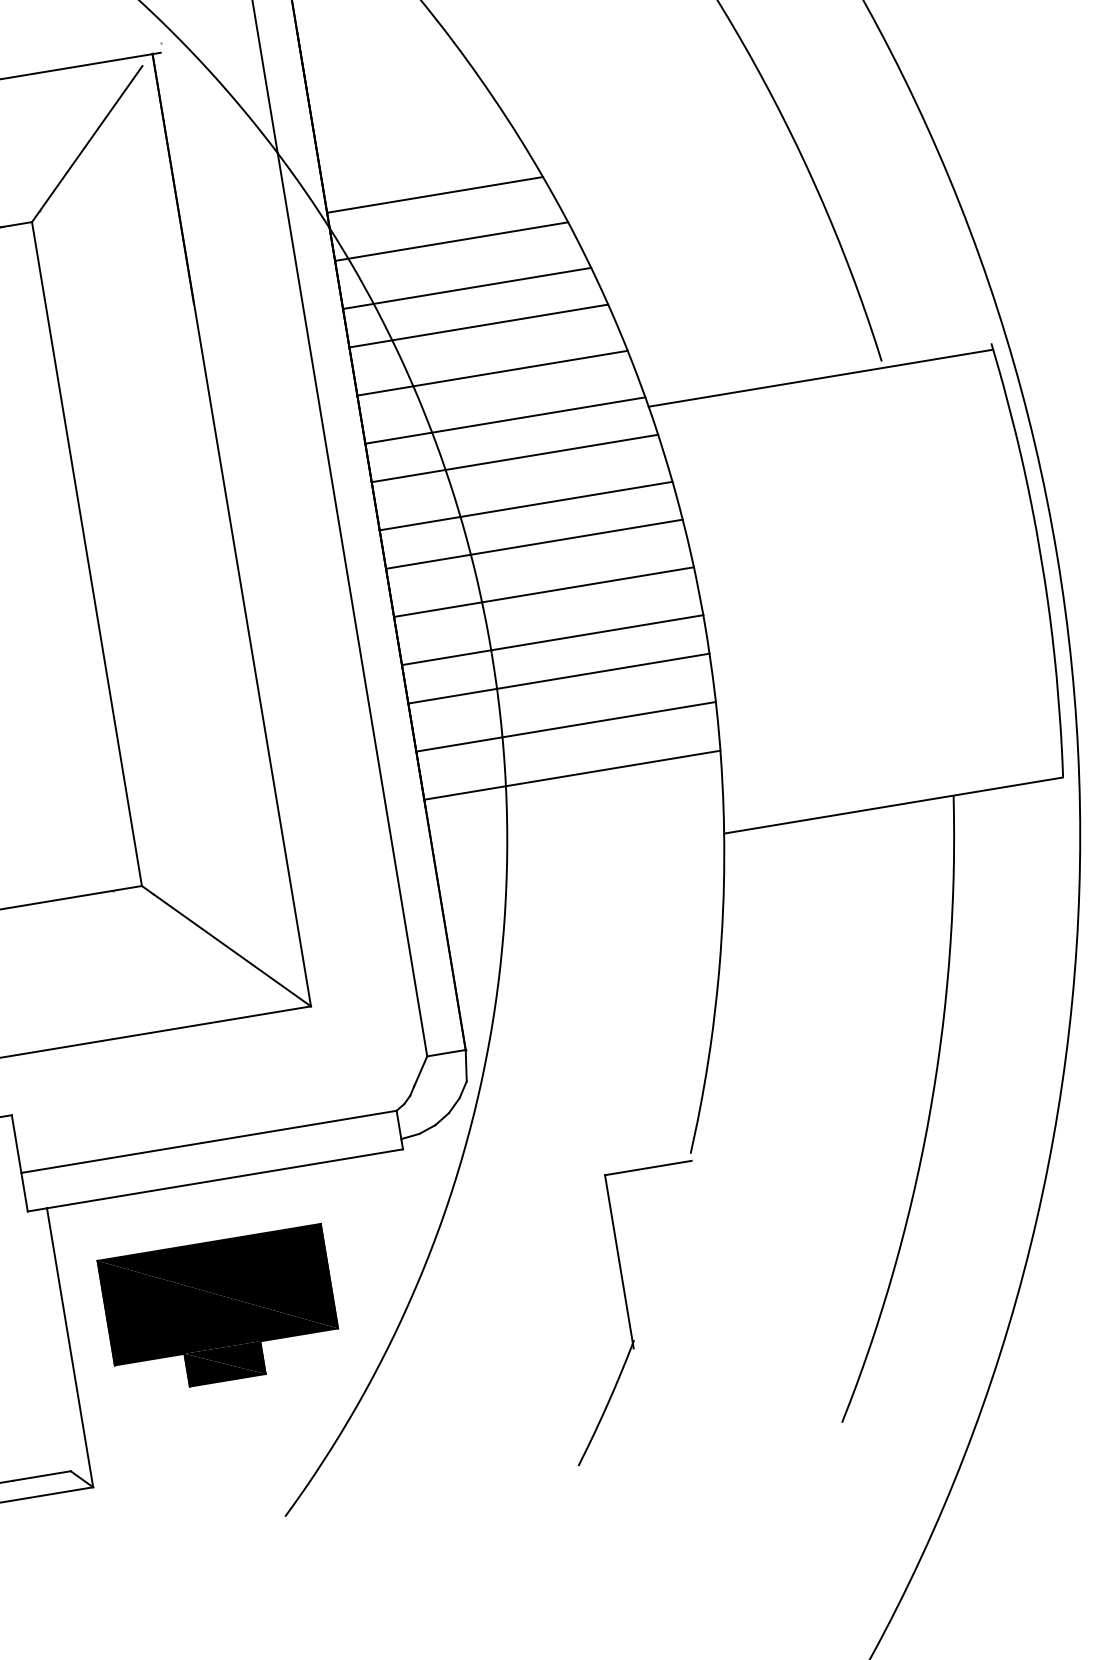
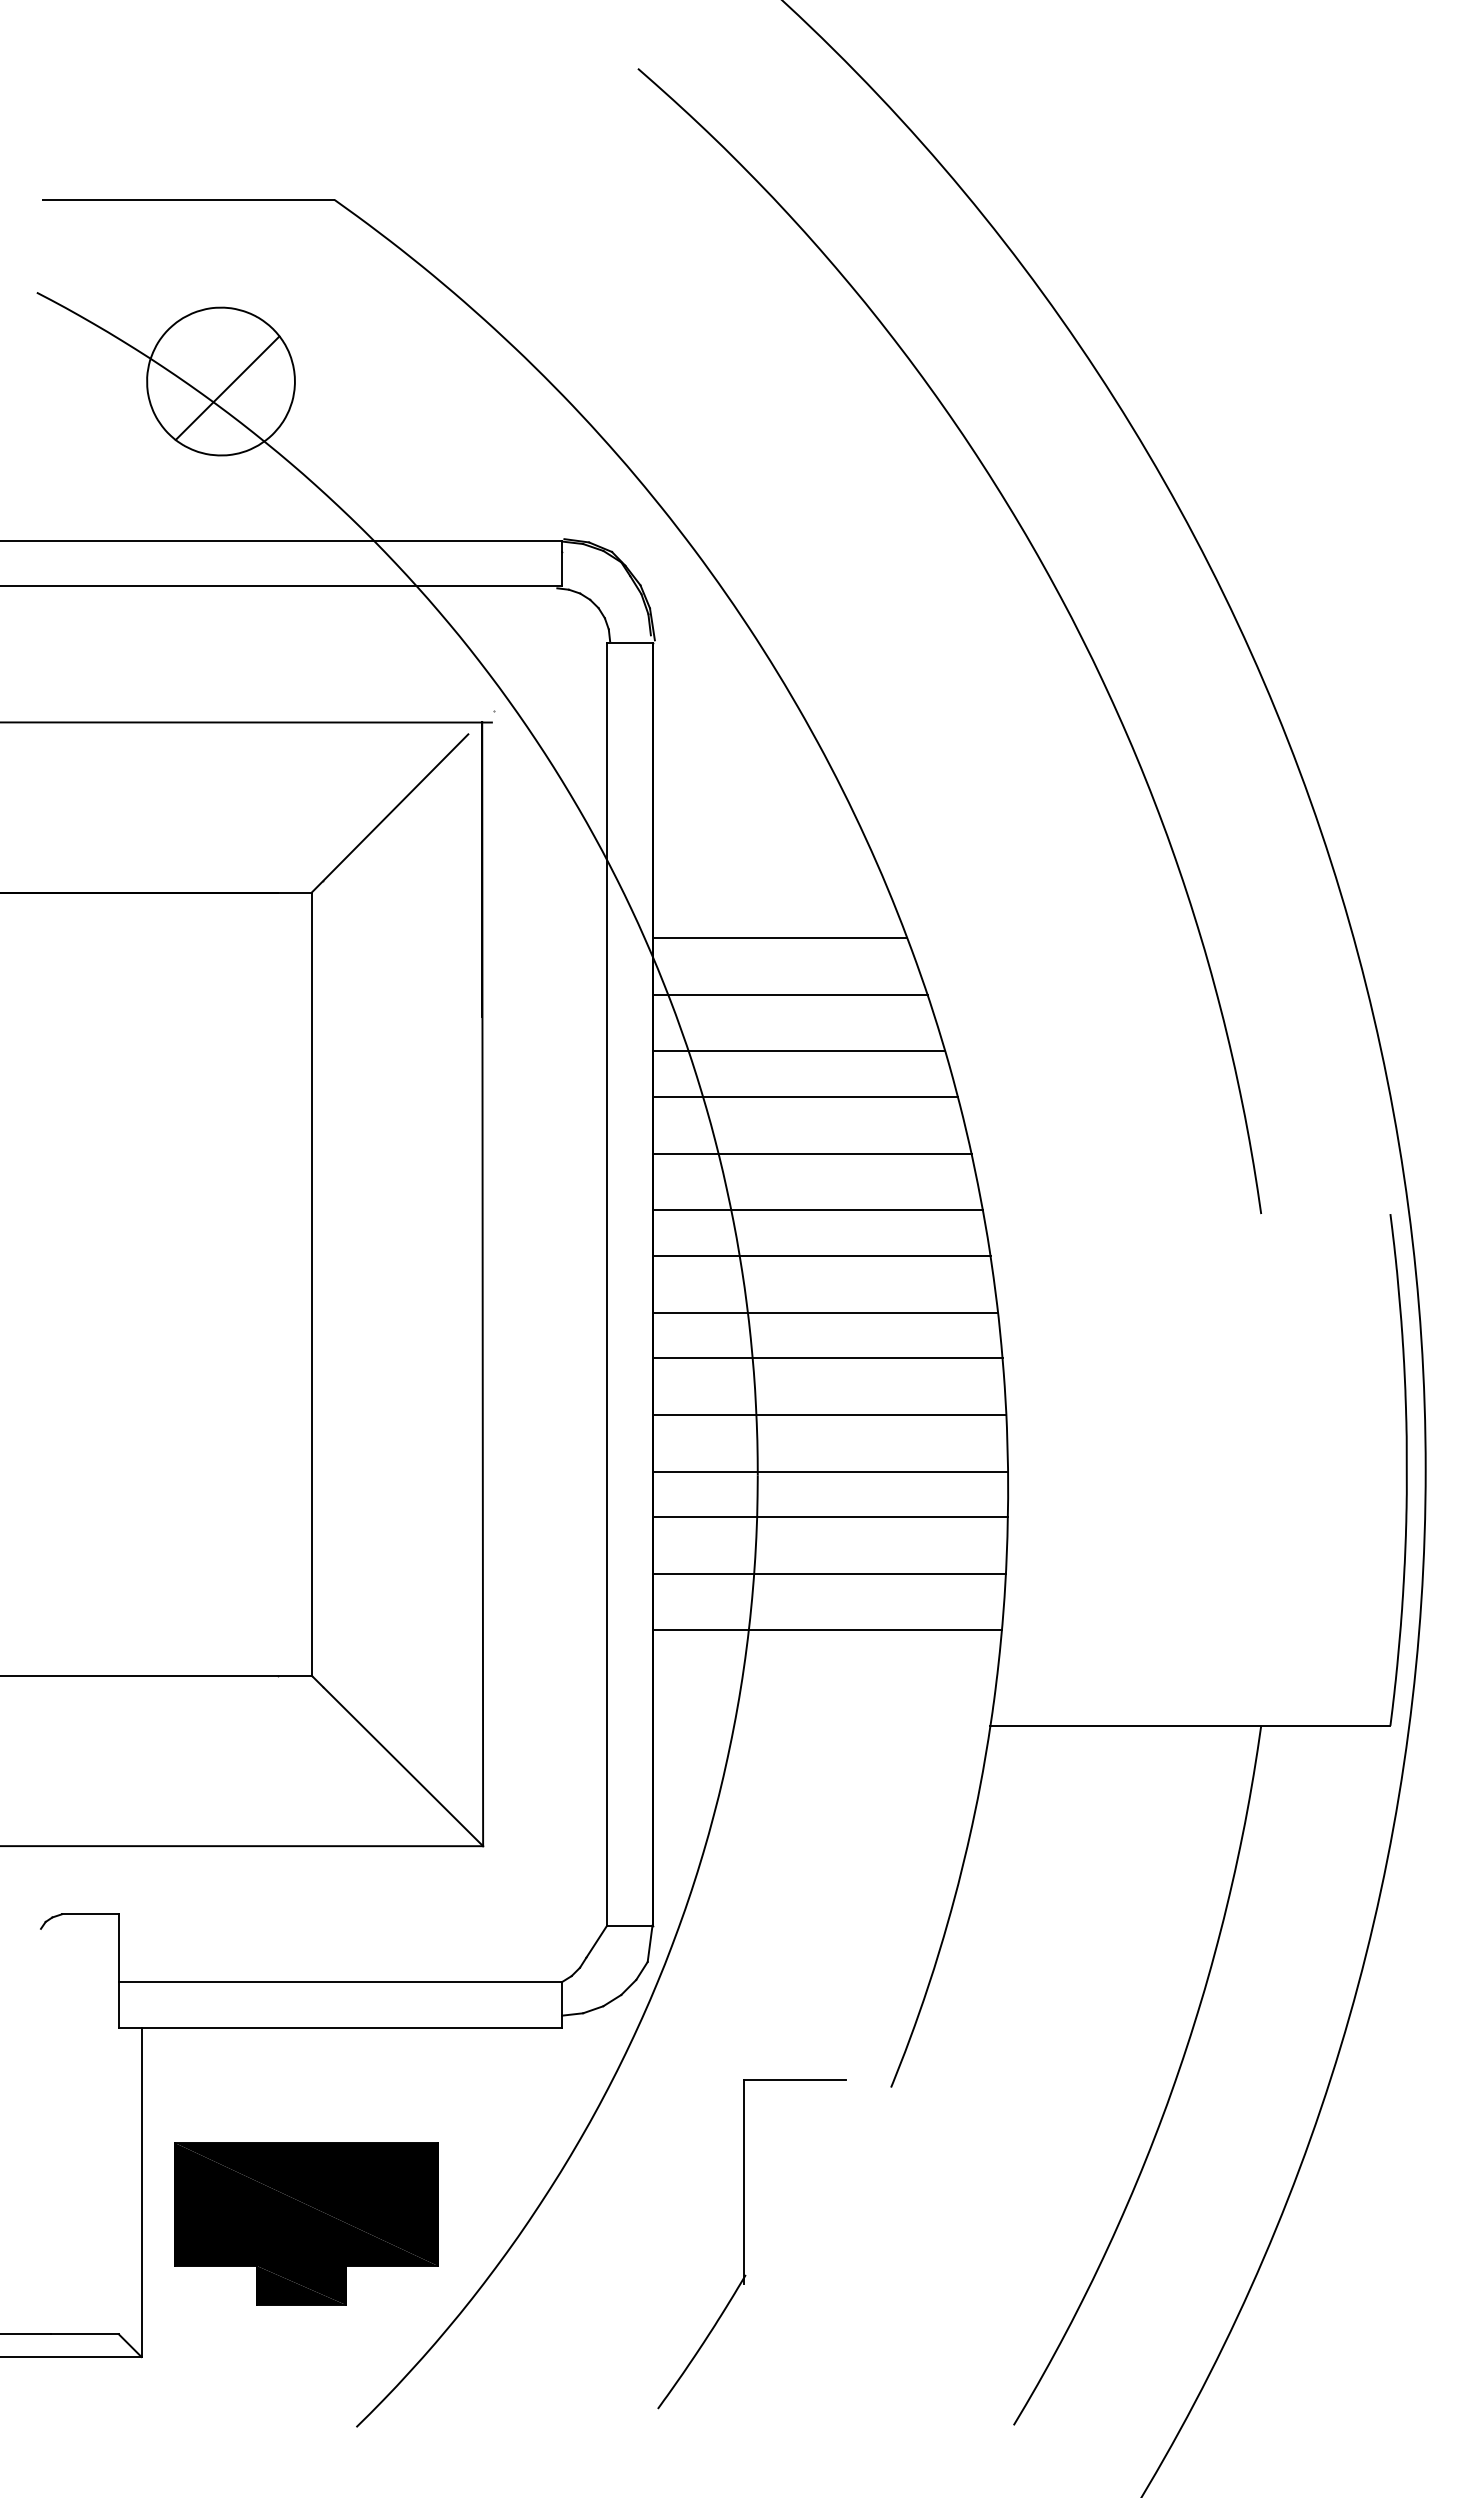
line: (820, 378) -> (1187, 1221), removed
part: (220, 1310) -> (306, 2223), moved
part: (628, 1314) -> (744, 2244), moved

